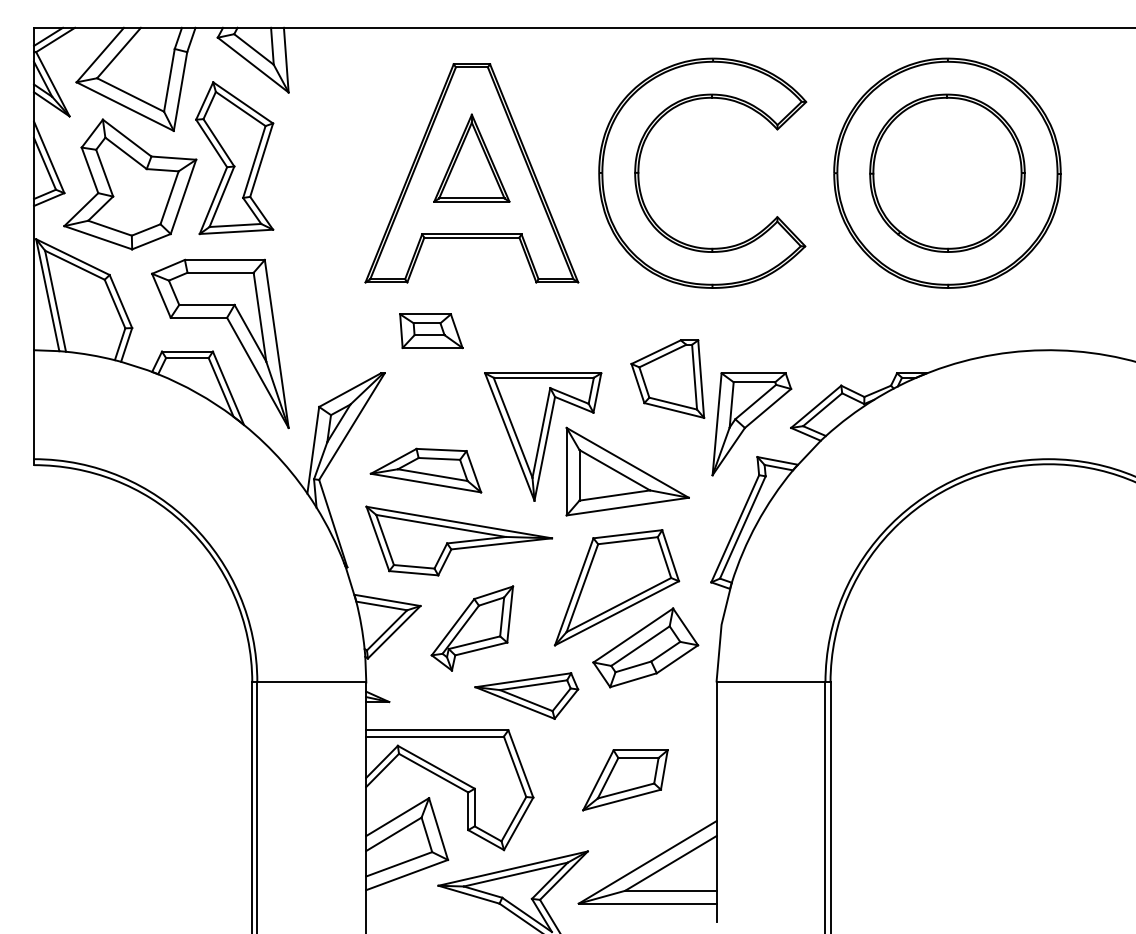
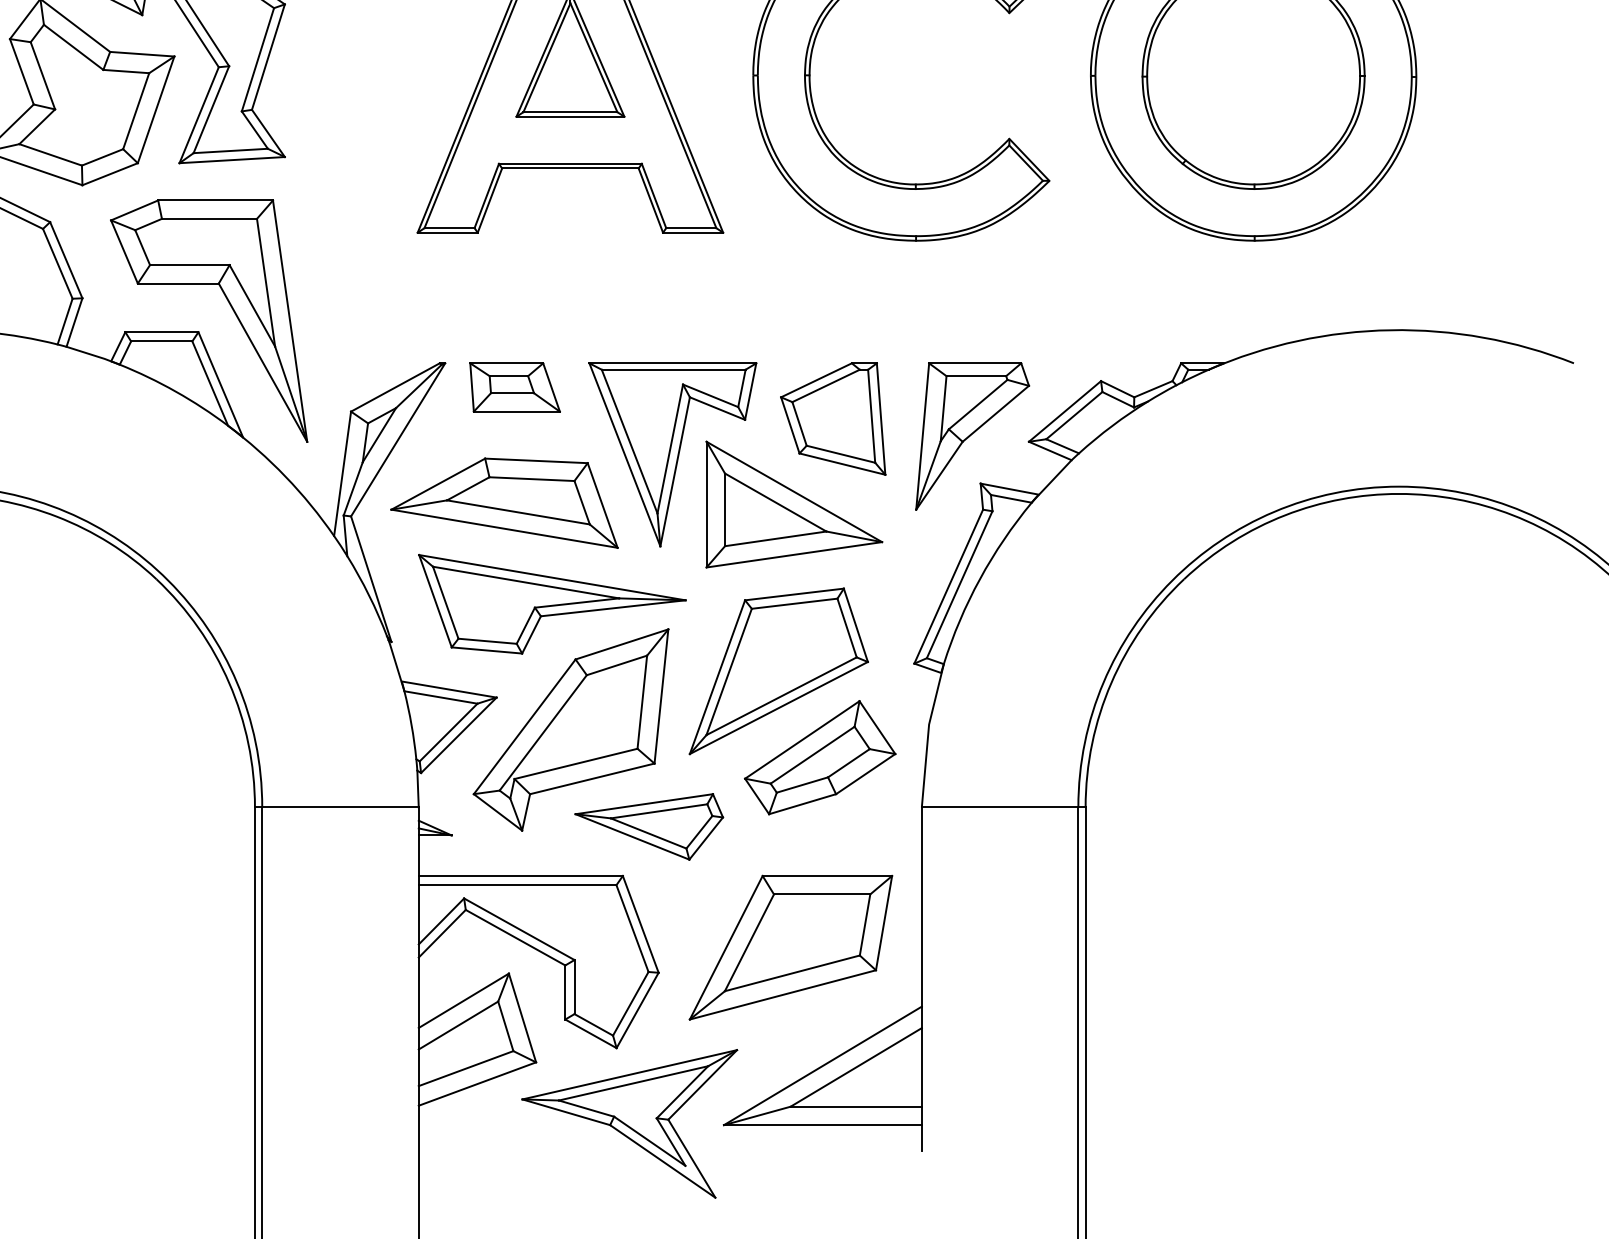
part: (431, 331) -> (515, 387), moved
part: (667, 378) -> (832, 418), moved
part: (425, 470) -> (503, 502), size x1.43
part: (472, 628) -> (571, 729), size x1.67
part: (625, 780) -> (791, 948), size x1.67

